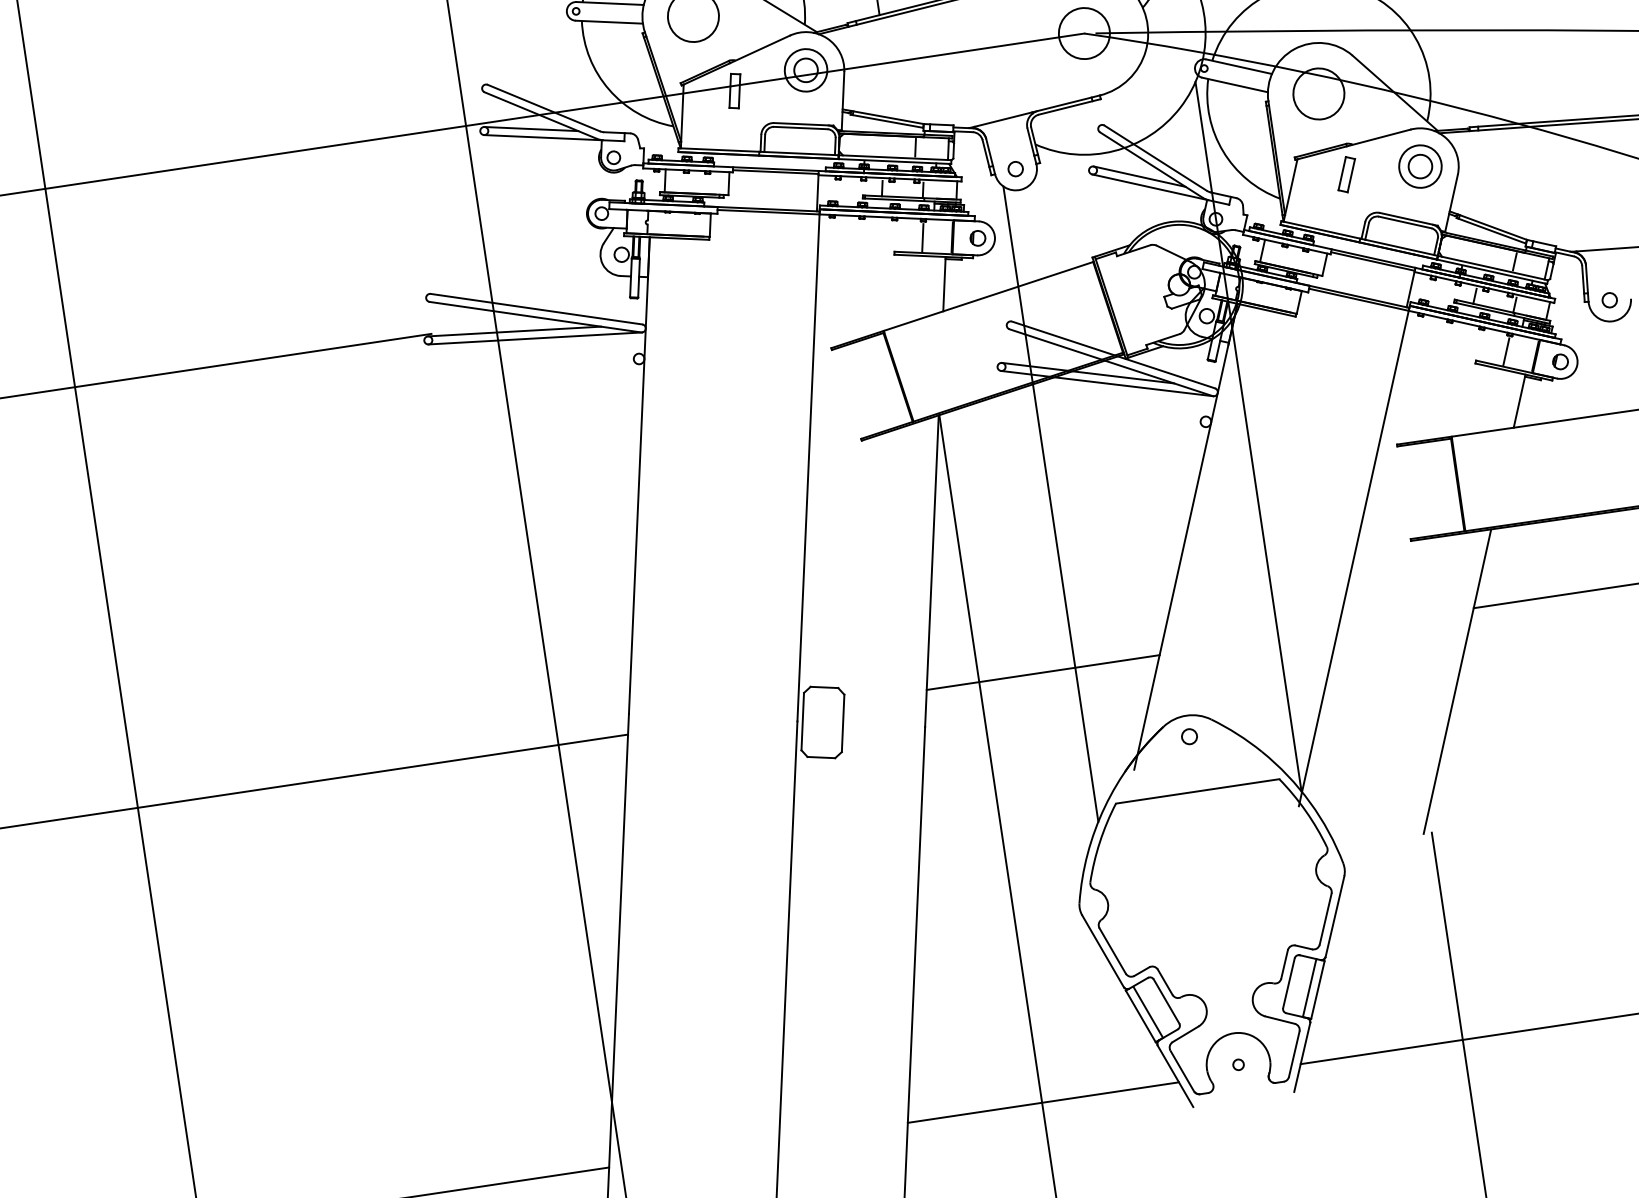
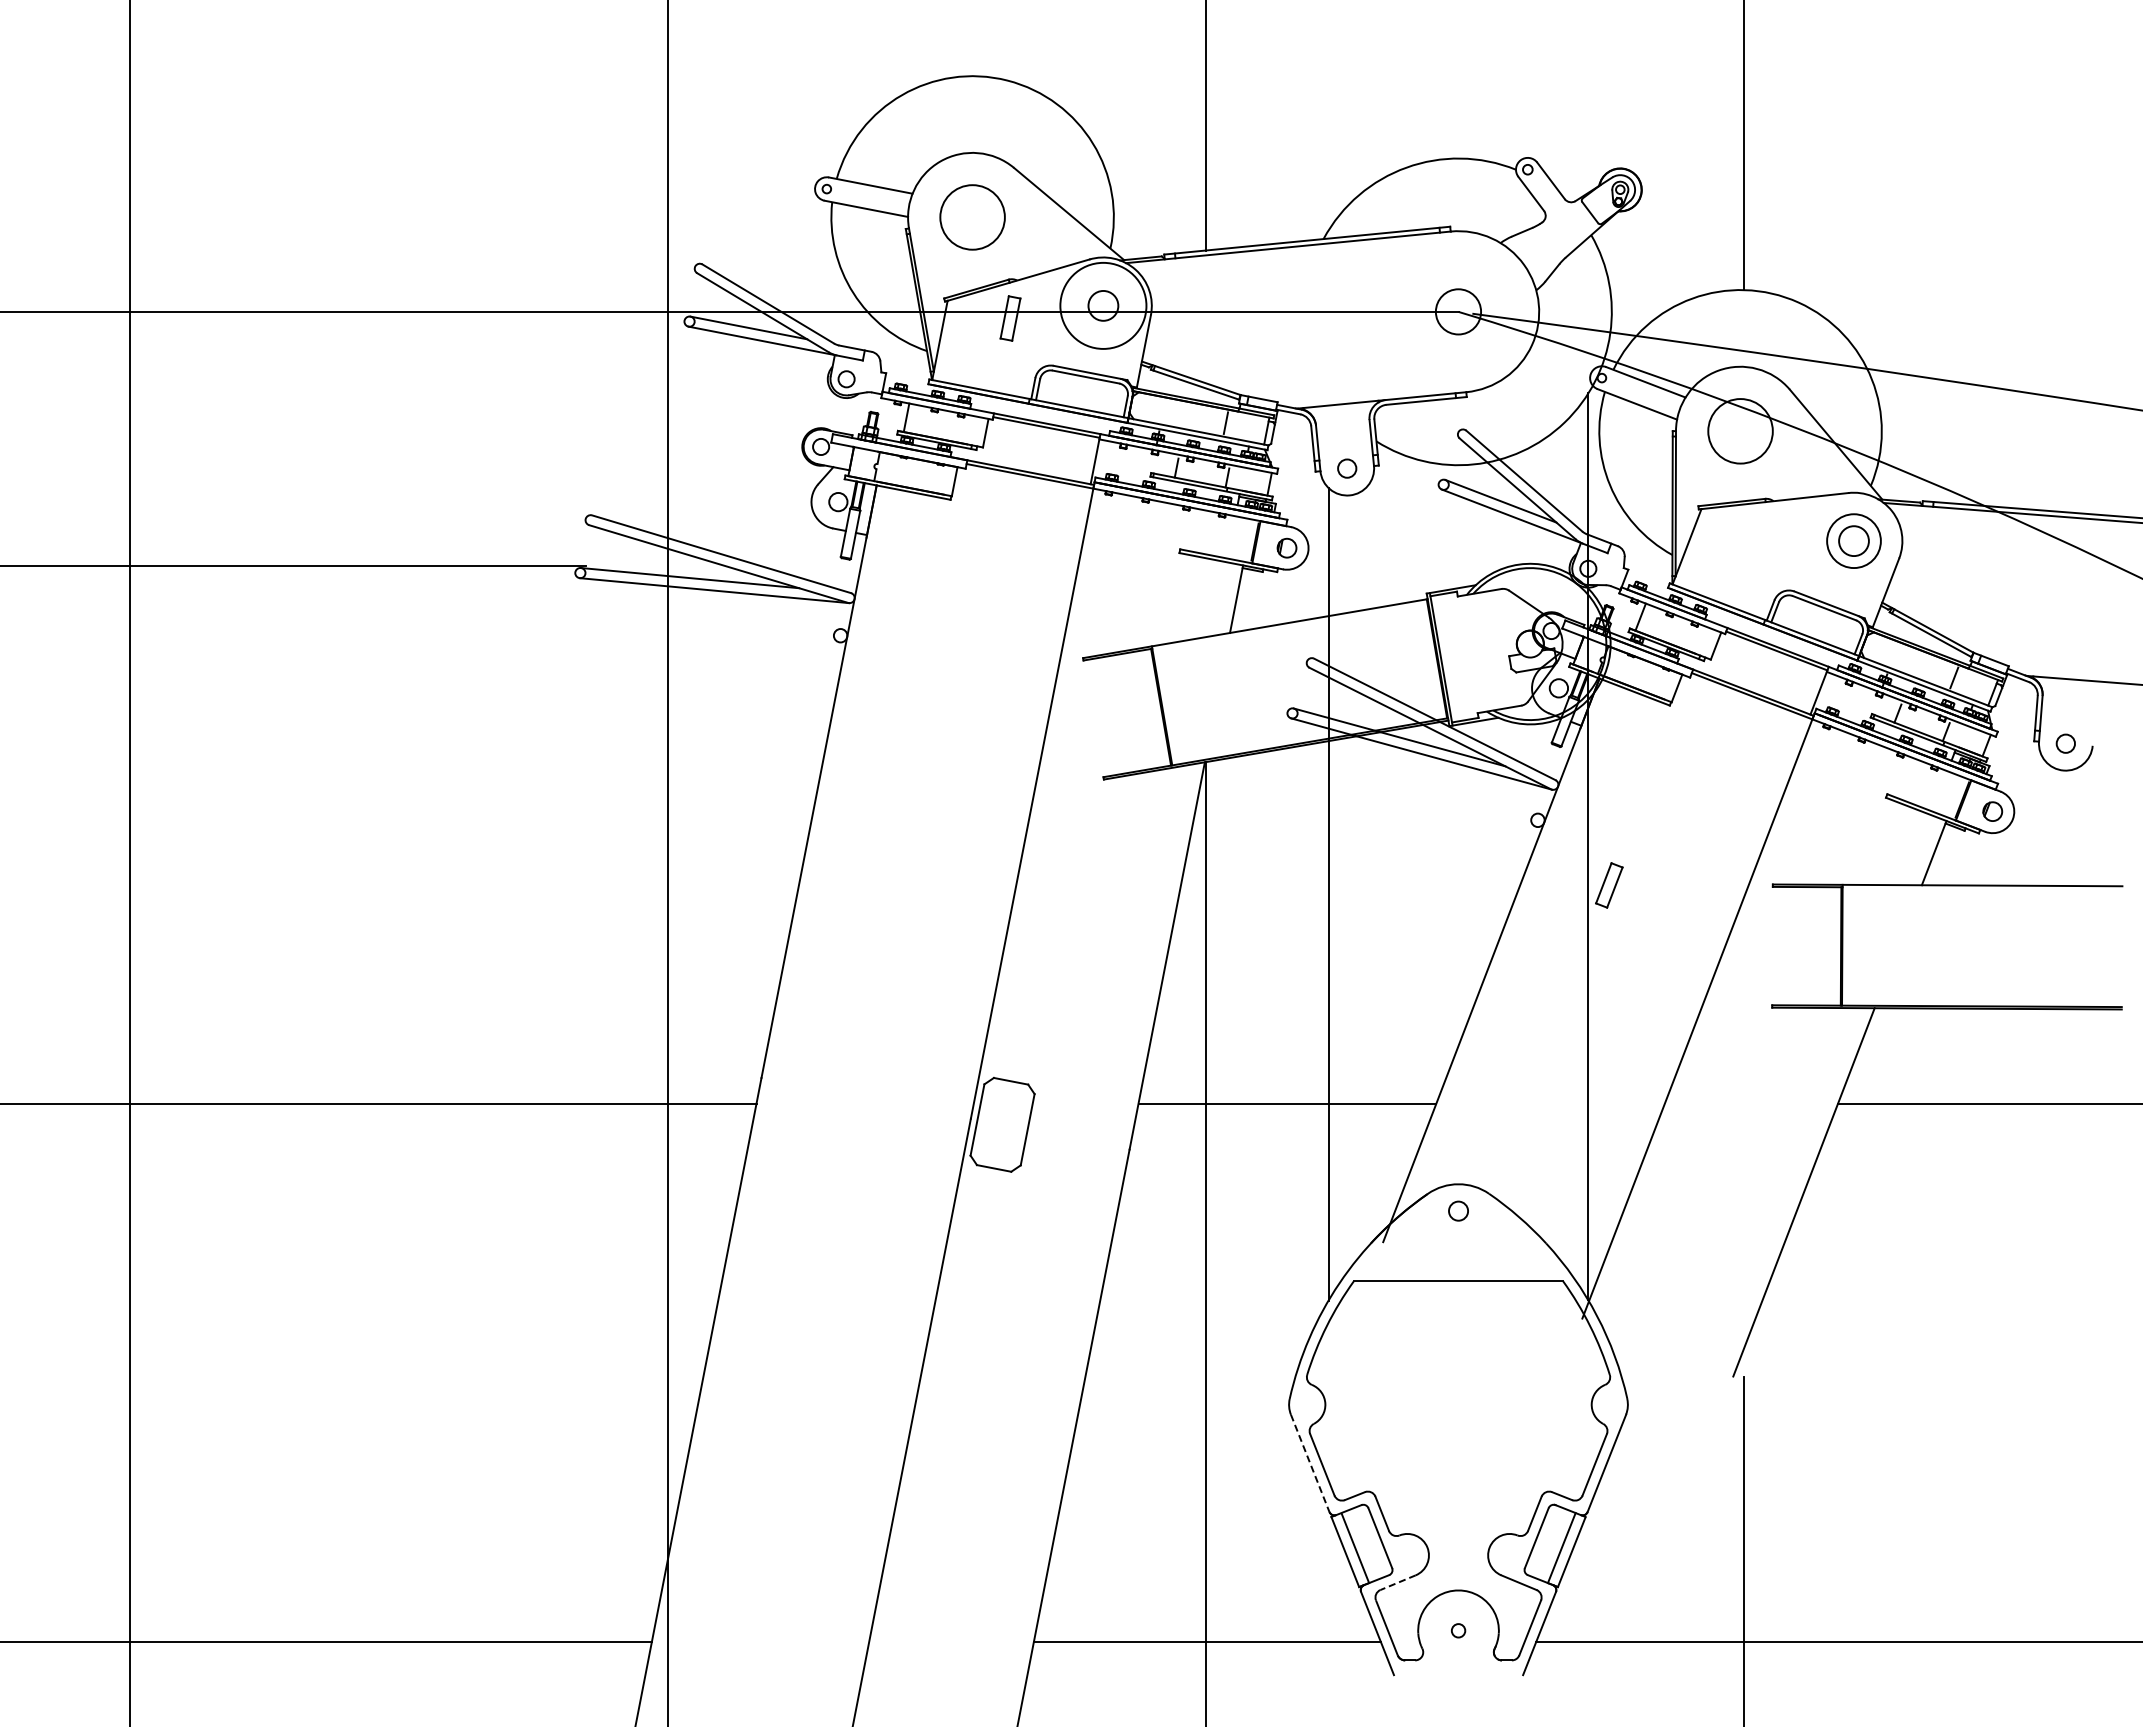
circle: (1084, 33) -> (1458, 311), size x0.7
circle: (806, 70) -> (1103, 305), size x1.6
part: (1346, 174) -> (1609, 885), moved
line: (922, 238) -> (1217, 537), removed
line: (1506, 351) -> (1926, 788), removed
line: (1103, 951) -> (1310, 1463), solid -> dashed
line: (1185, 1034) -> (1397, 1582), solid -> dashed

